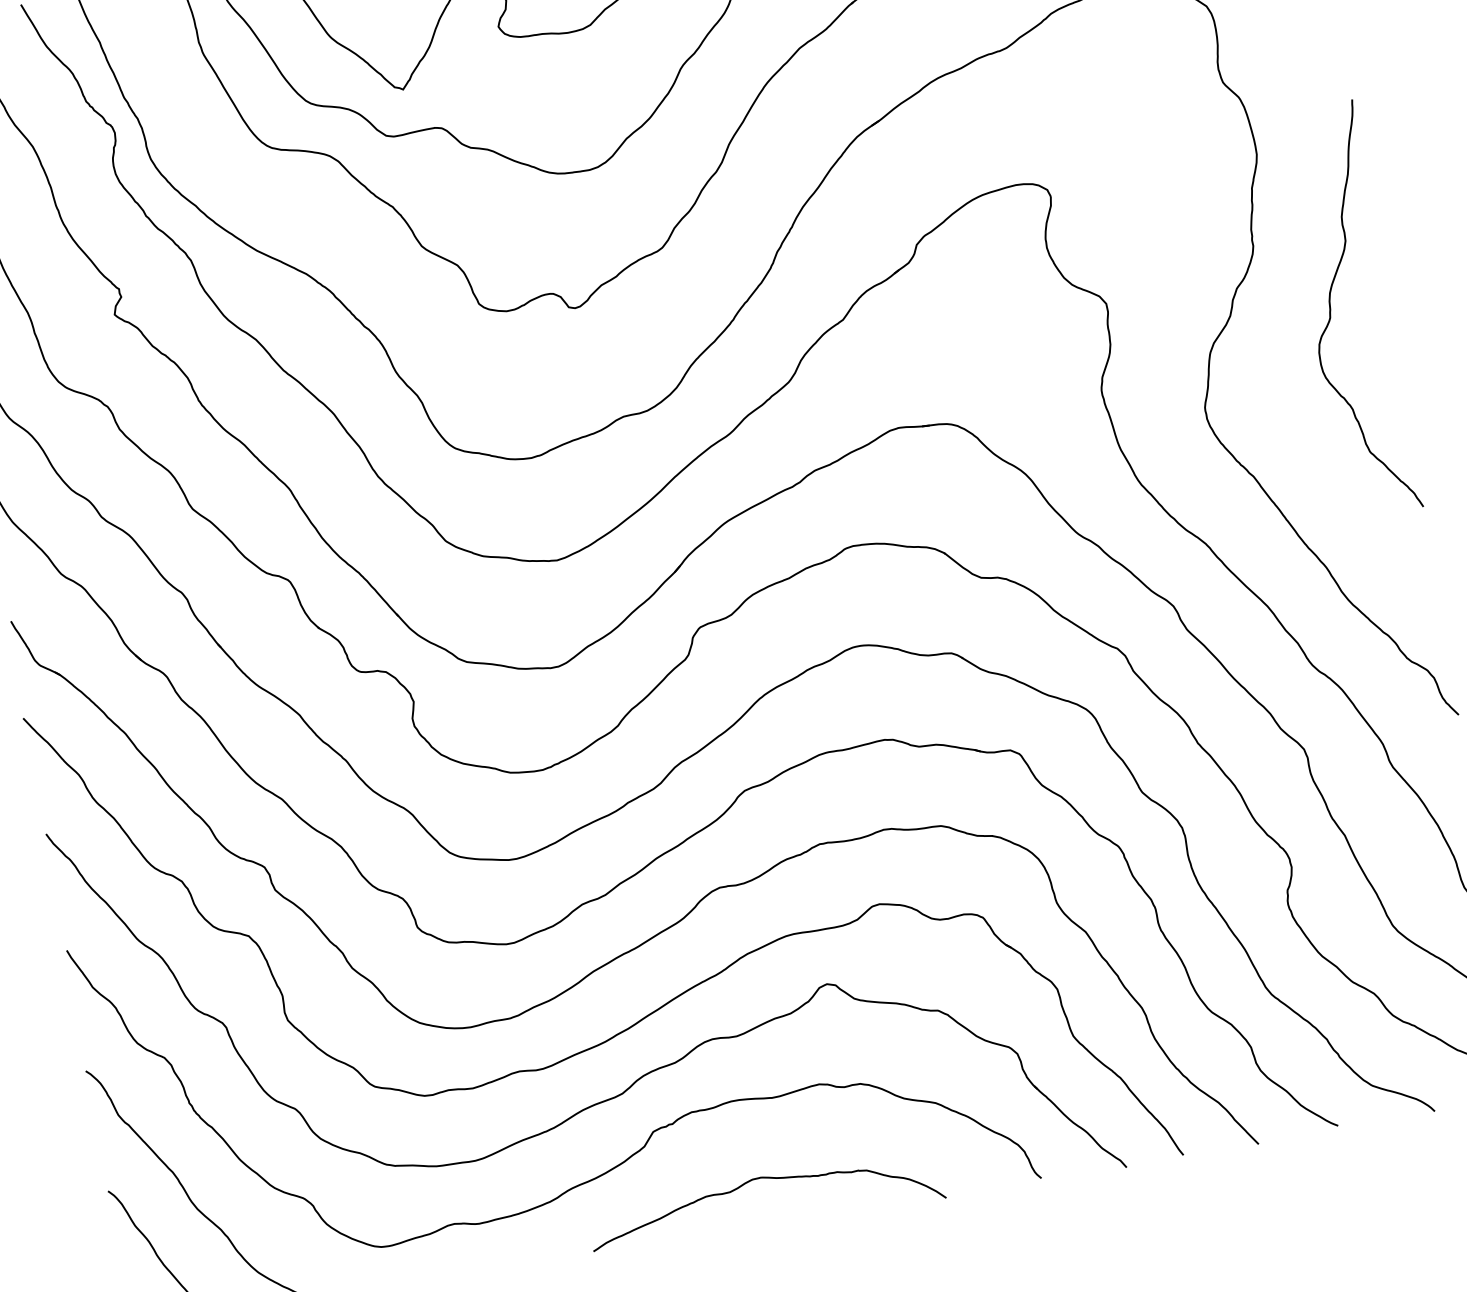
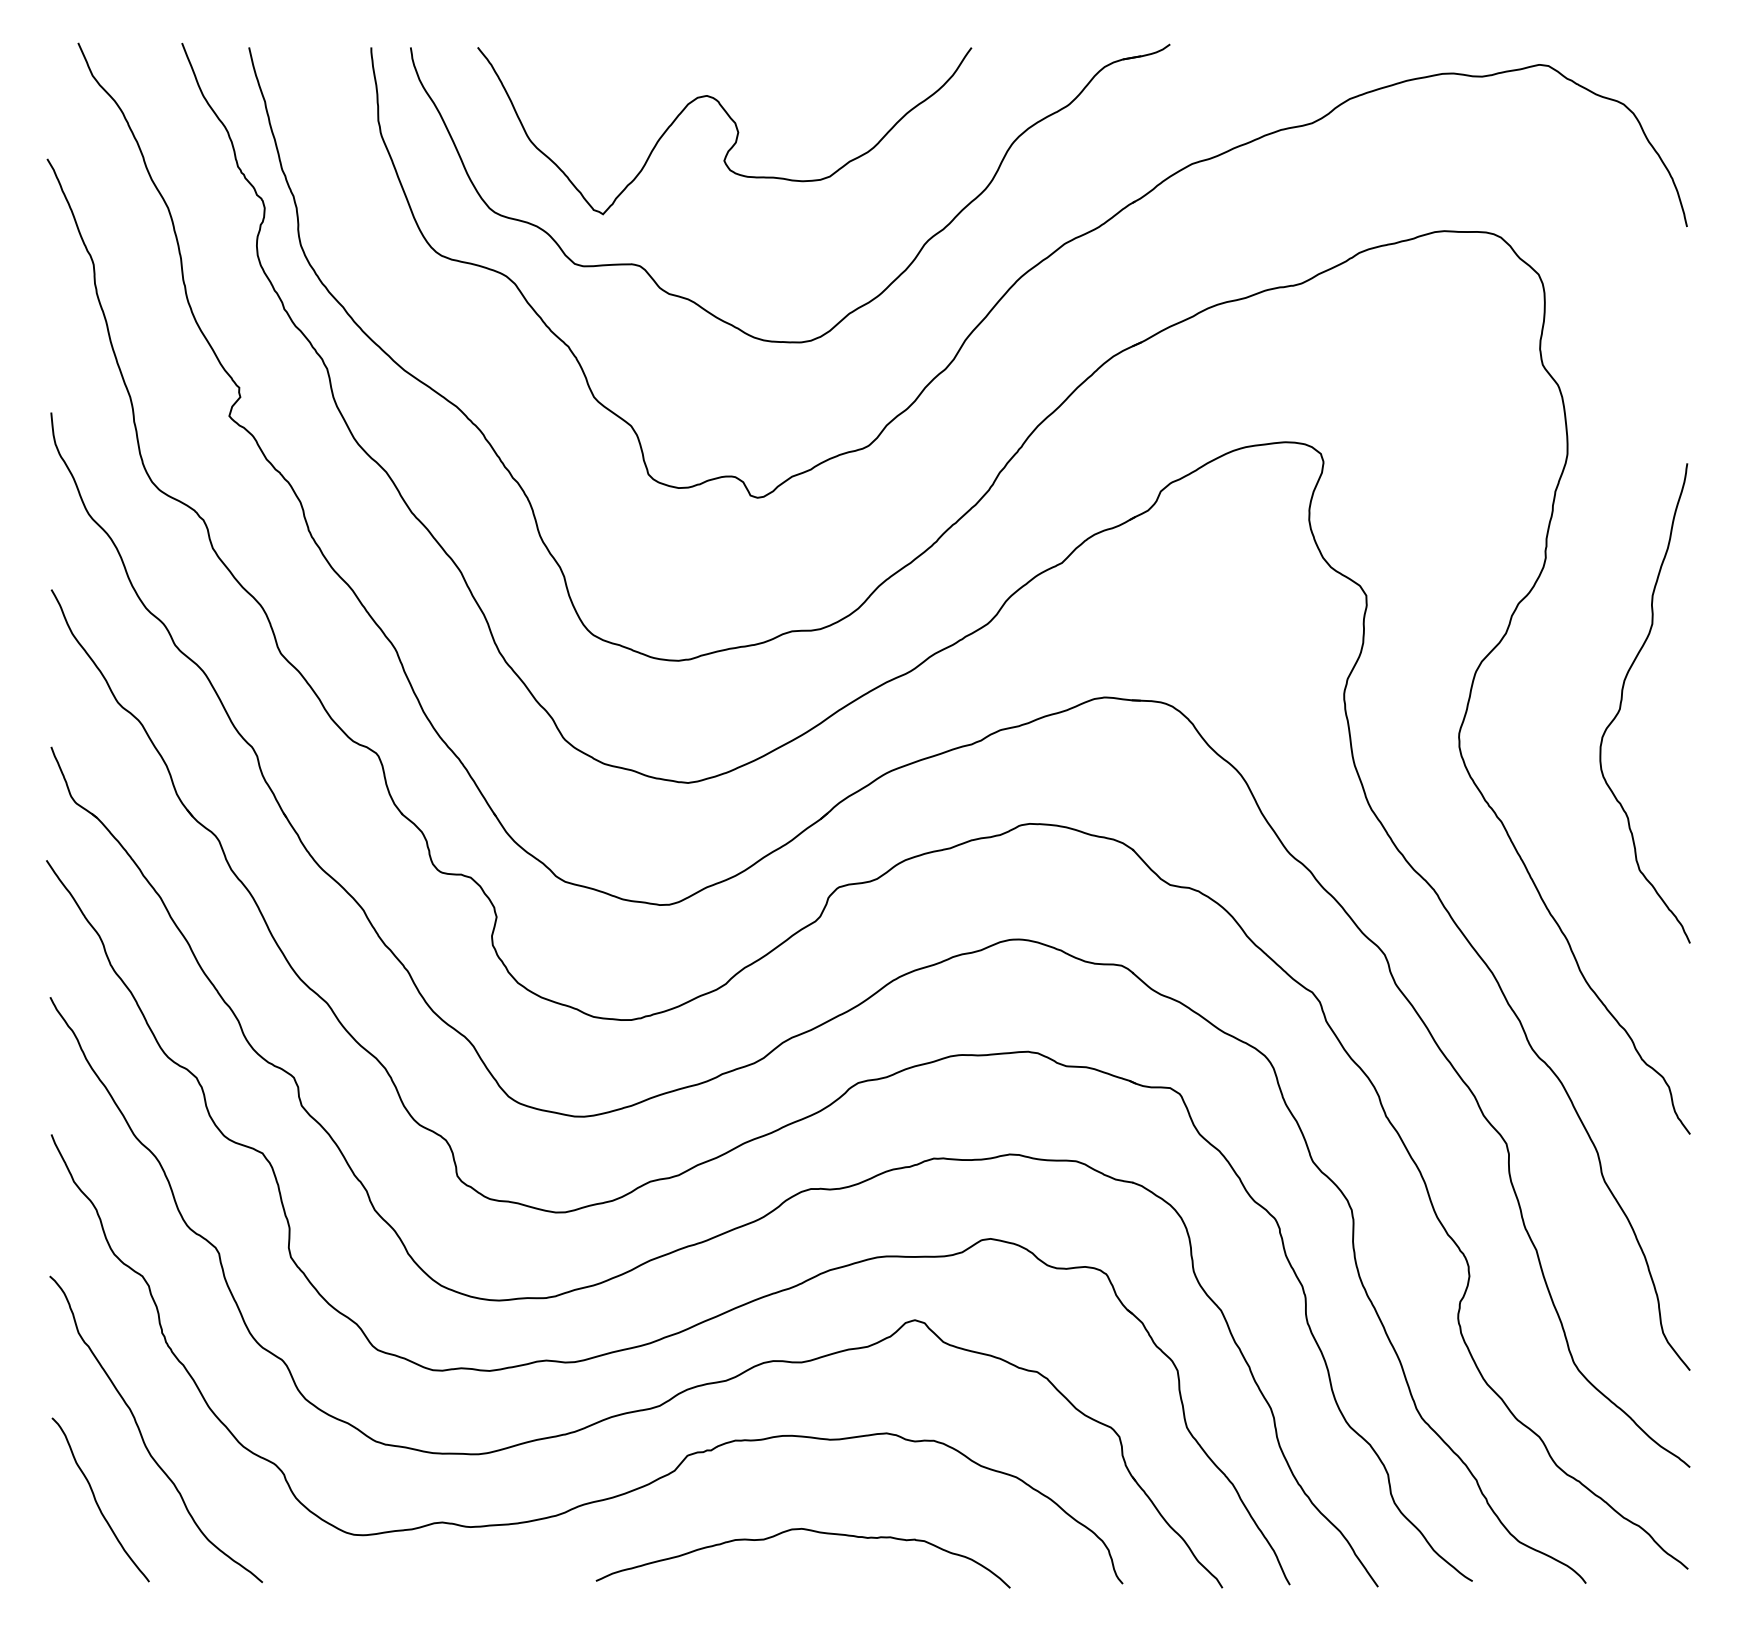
curve: (1331, 311) -> (1622, 701), moved

